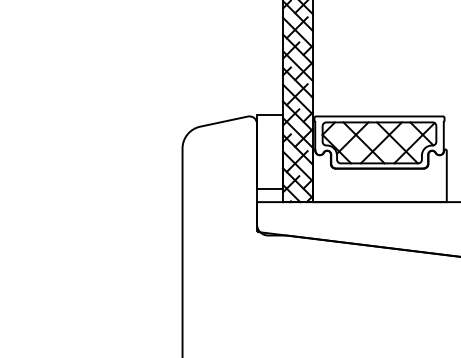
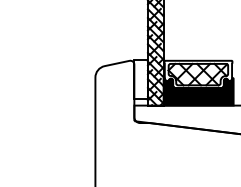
fill: (379, 175) -> (198, 91), added

